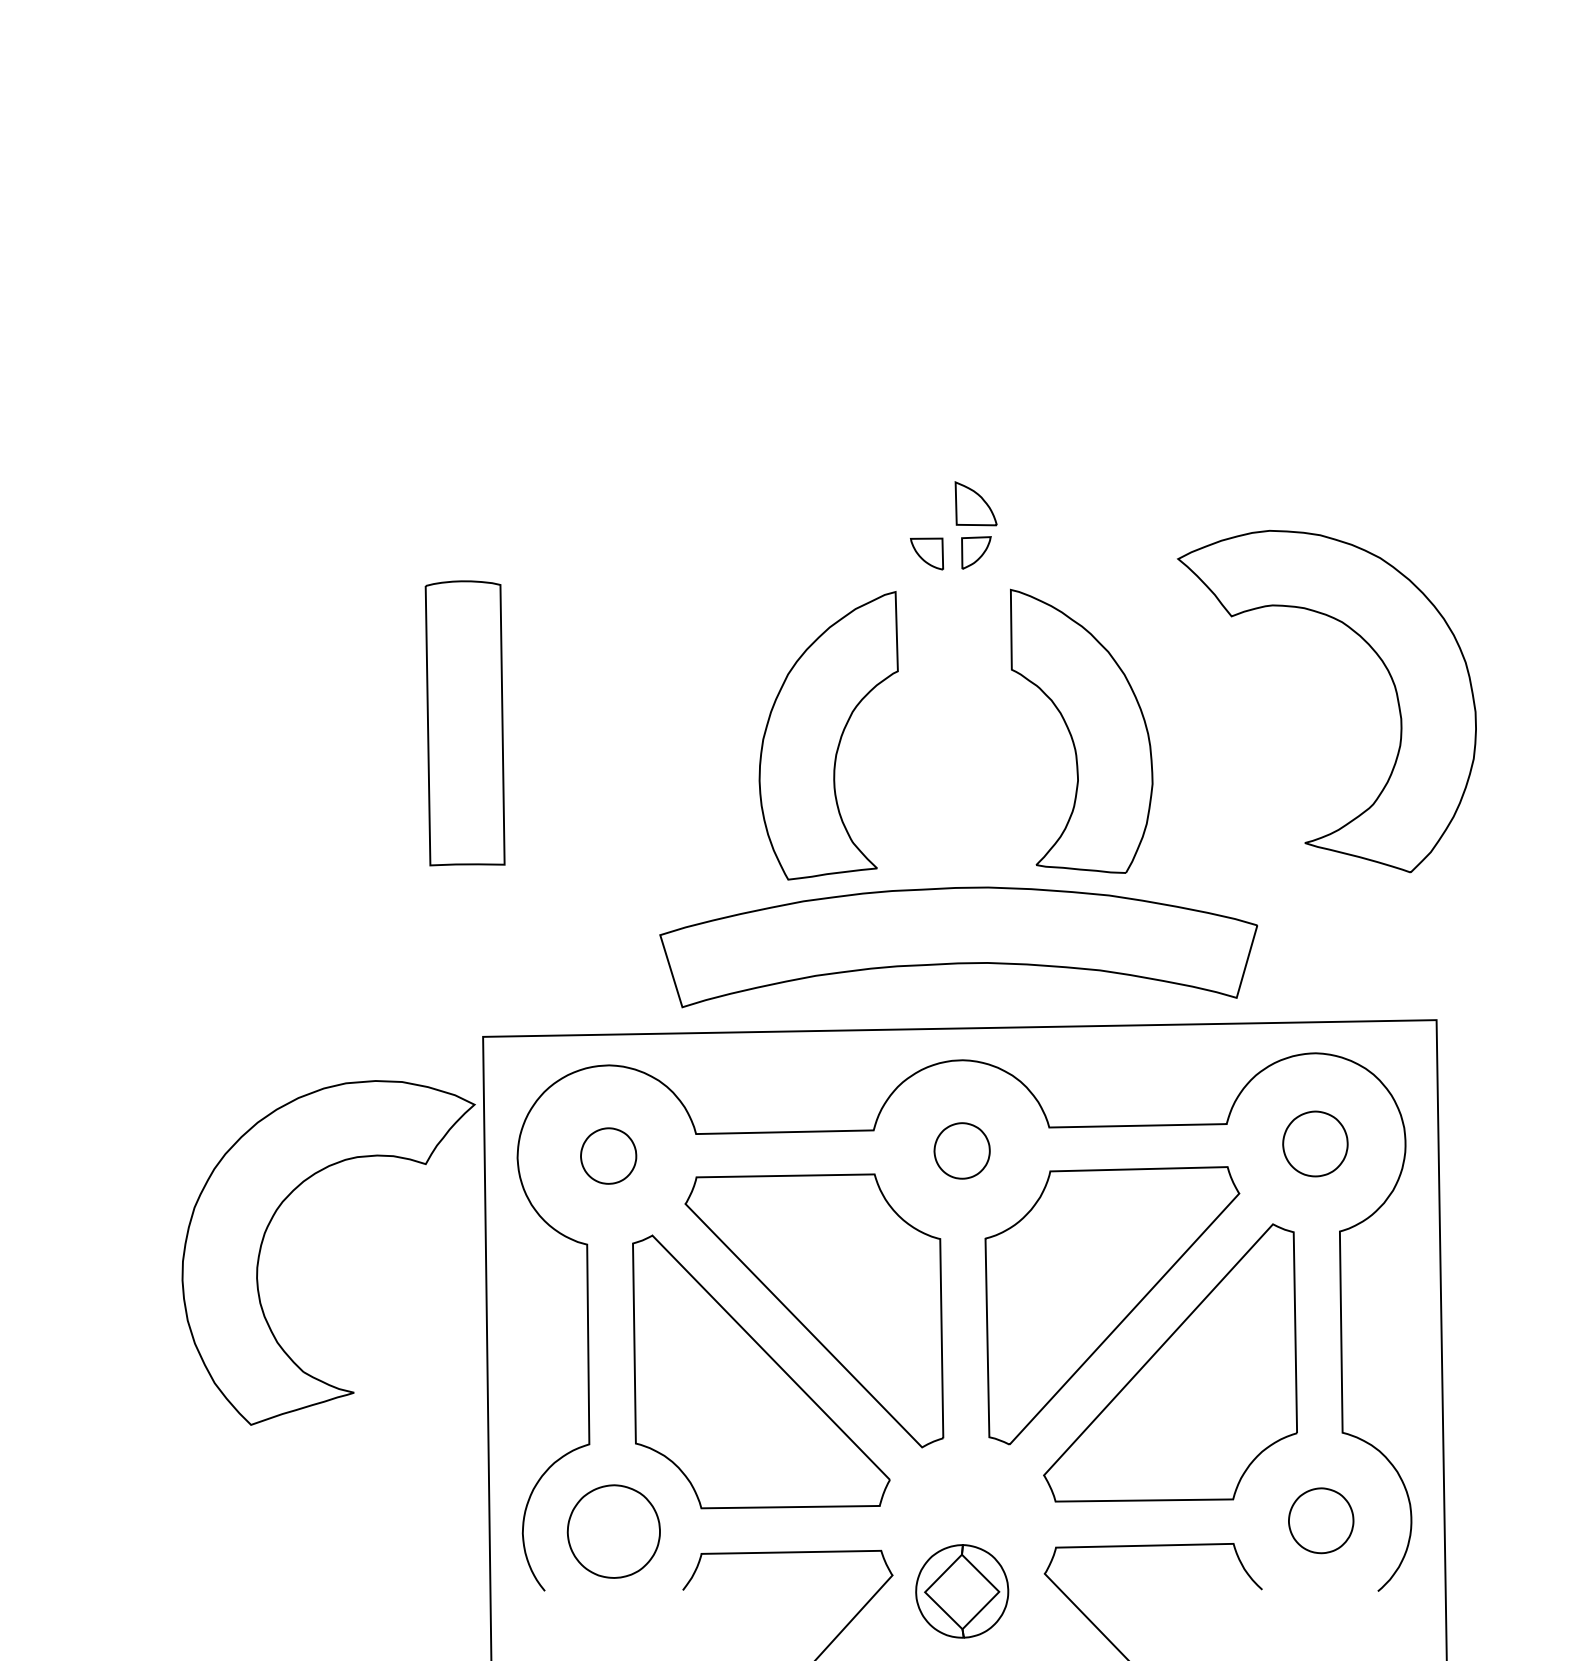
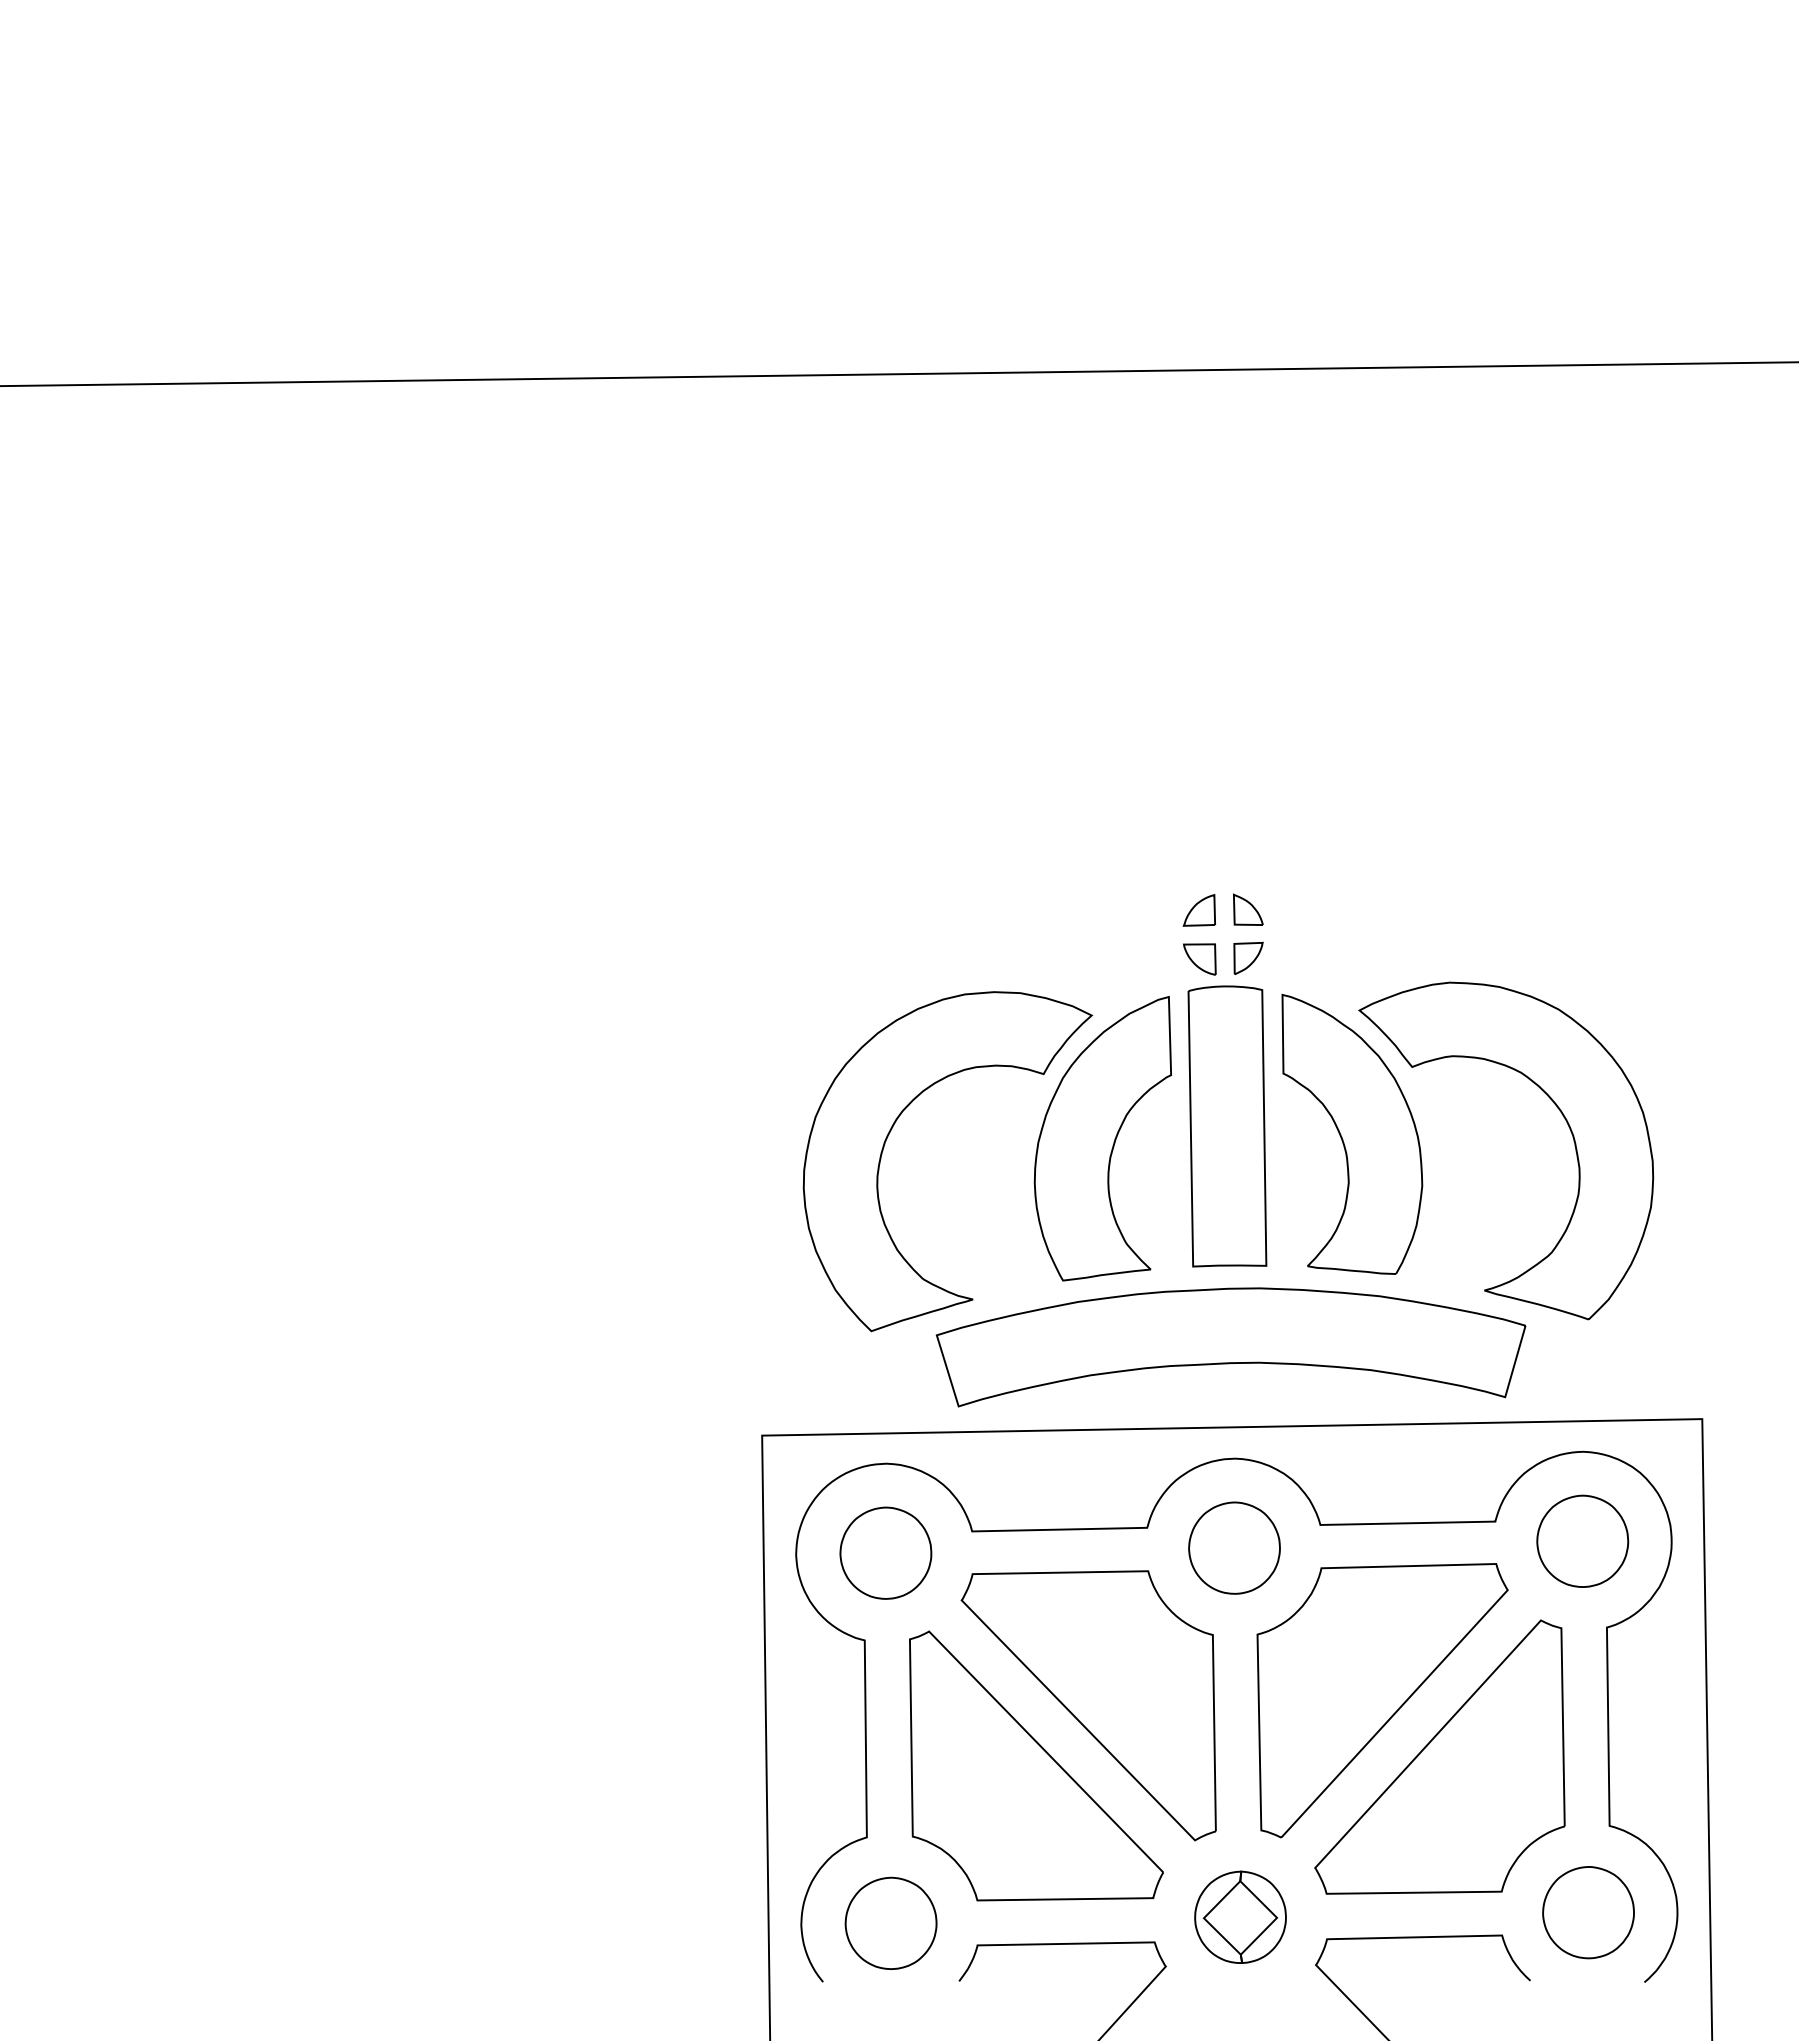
part: (976, 503) -> (1248, 909), size x0.71
part: (925, 504) -> (1198, 910), added
part: (1383, 664) -> (1561, 1114), moved
part: (465, 723) -> (1227, 1126), moved
part: (1315, 1143) -> (1582, 1540), size x1.43
part: (962, 1150) -> (1234, 1547), size x1.67
part: (608, 1155) -> (885, 1552), size x1.67
part: (273, 1218) -> (893, 1127), moved
part: (1321, 1520) -> (1588, 1912), size x1.43
part: (962, 1590) -> (1240, 1916), moved

